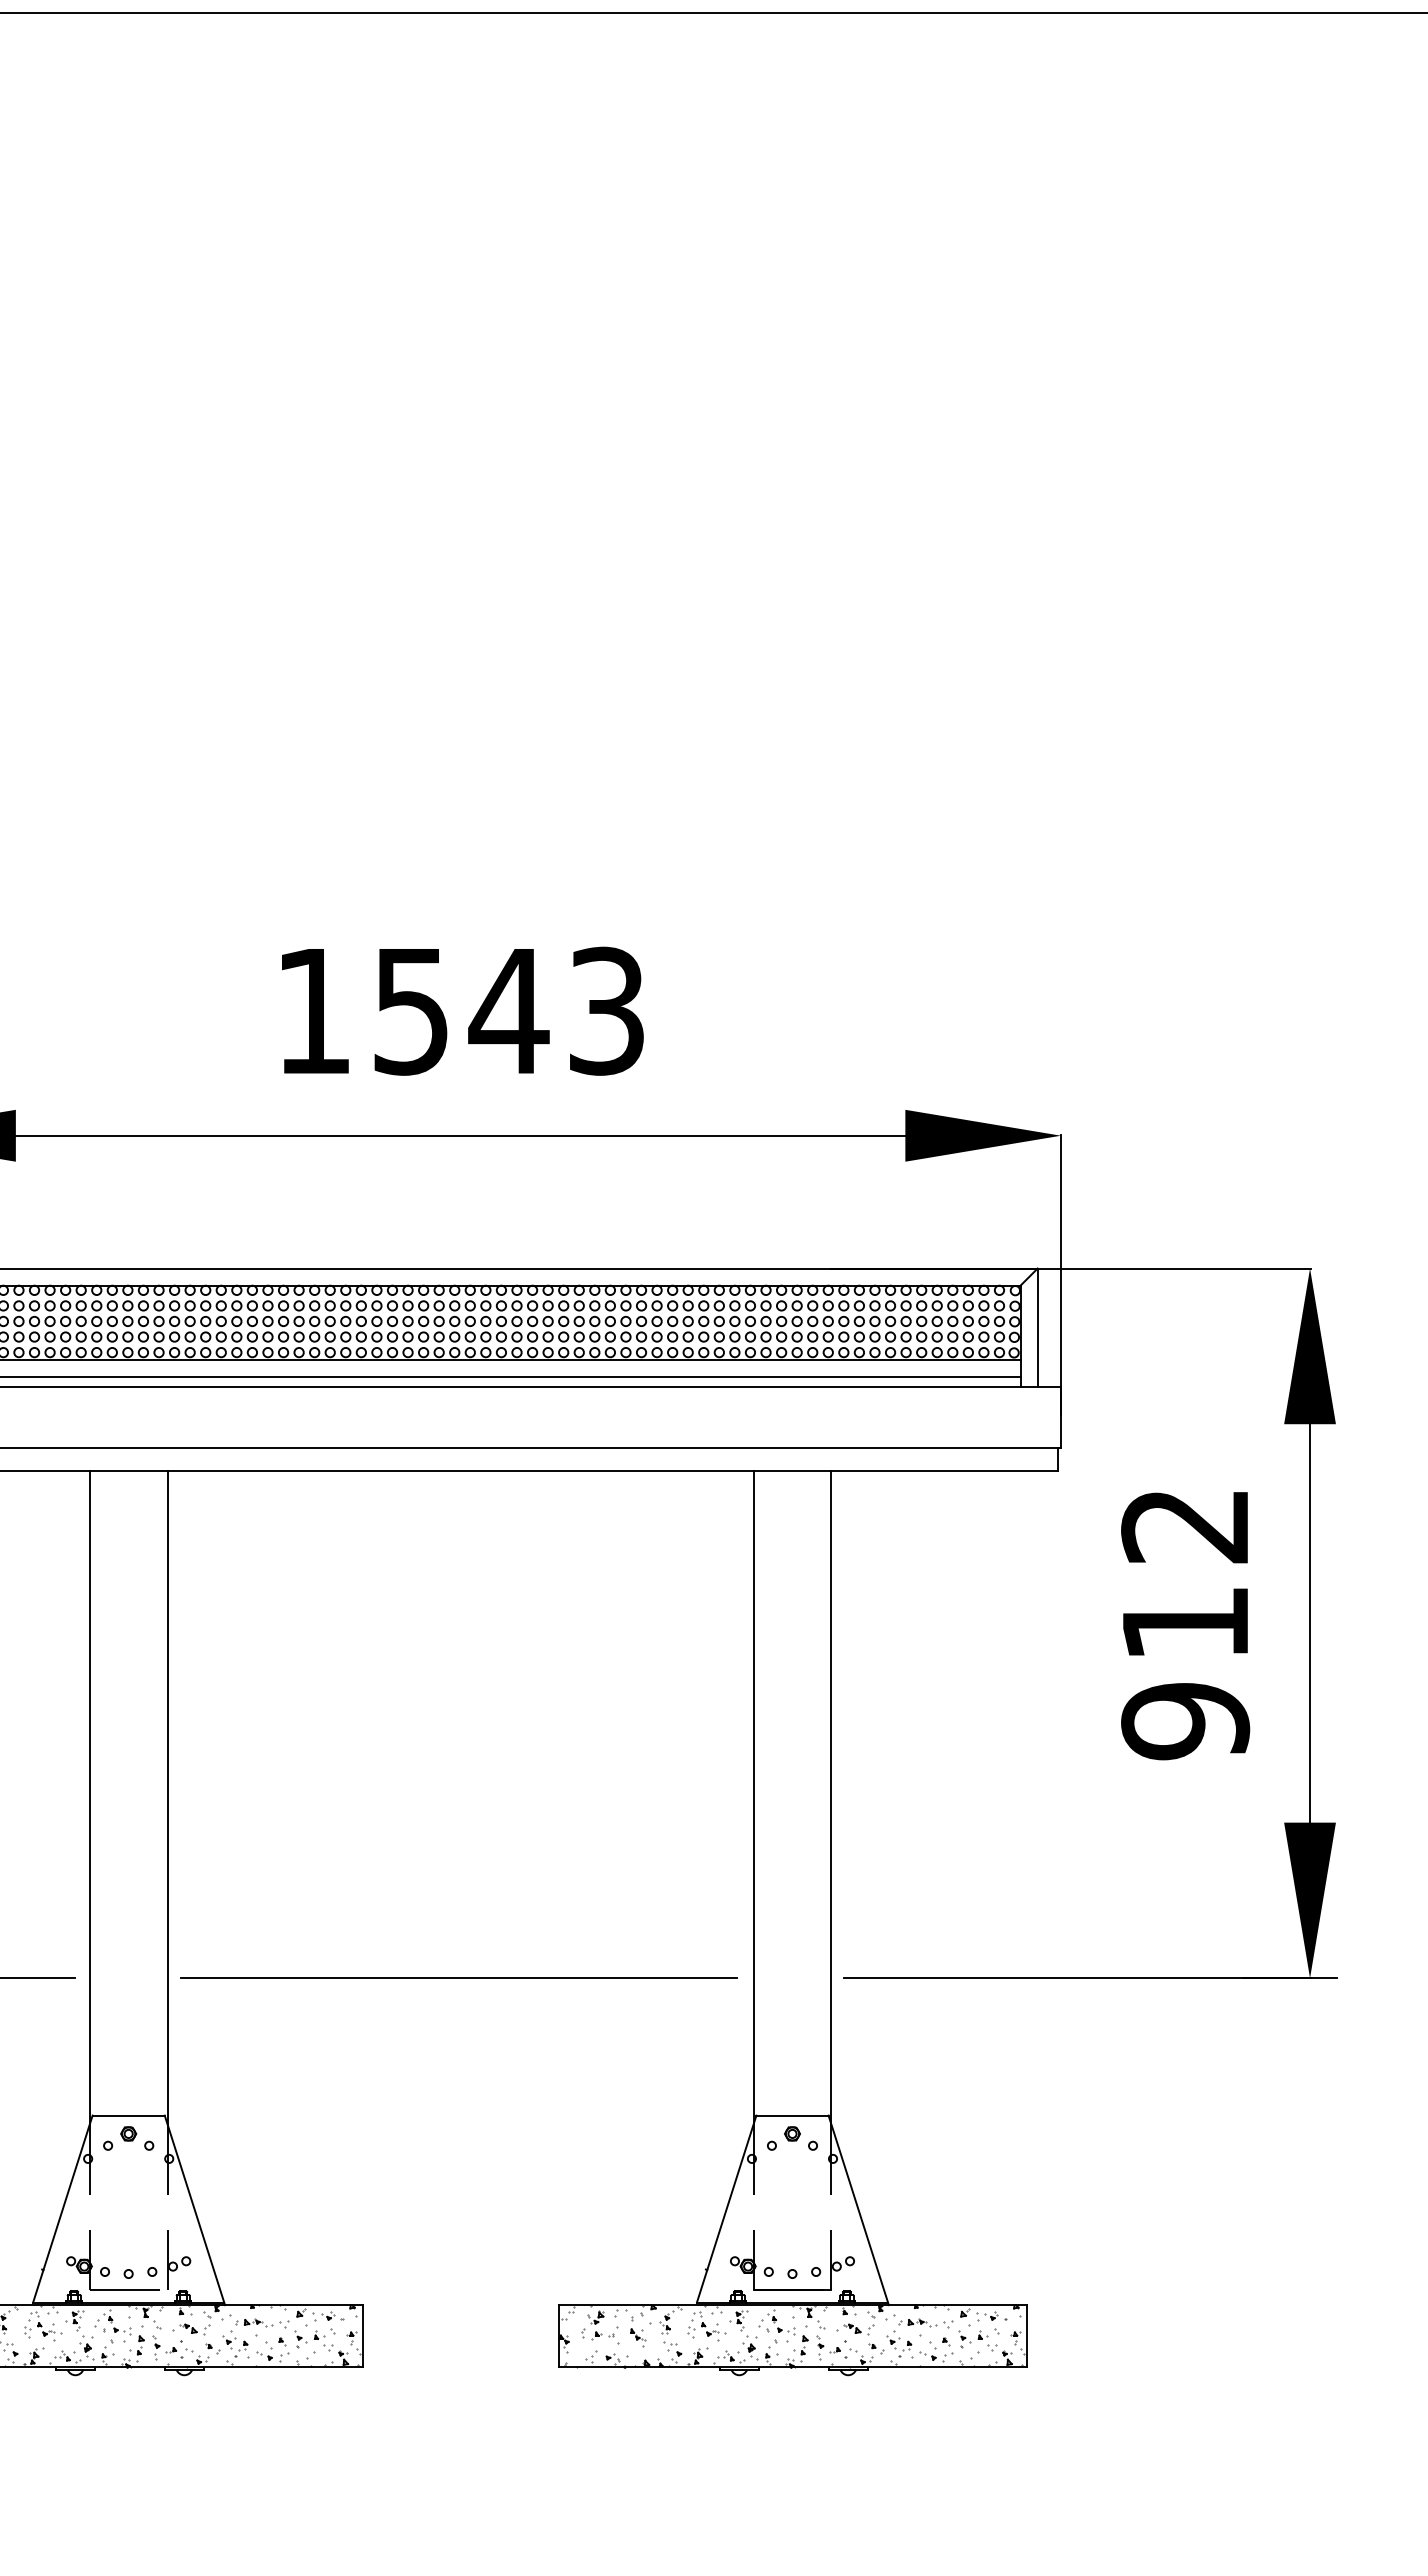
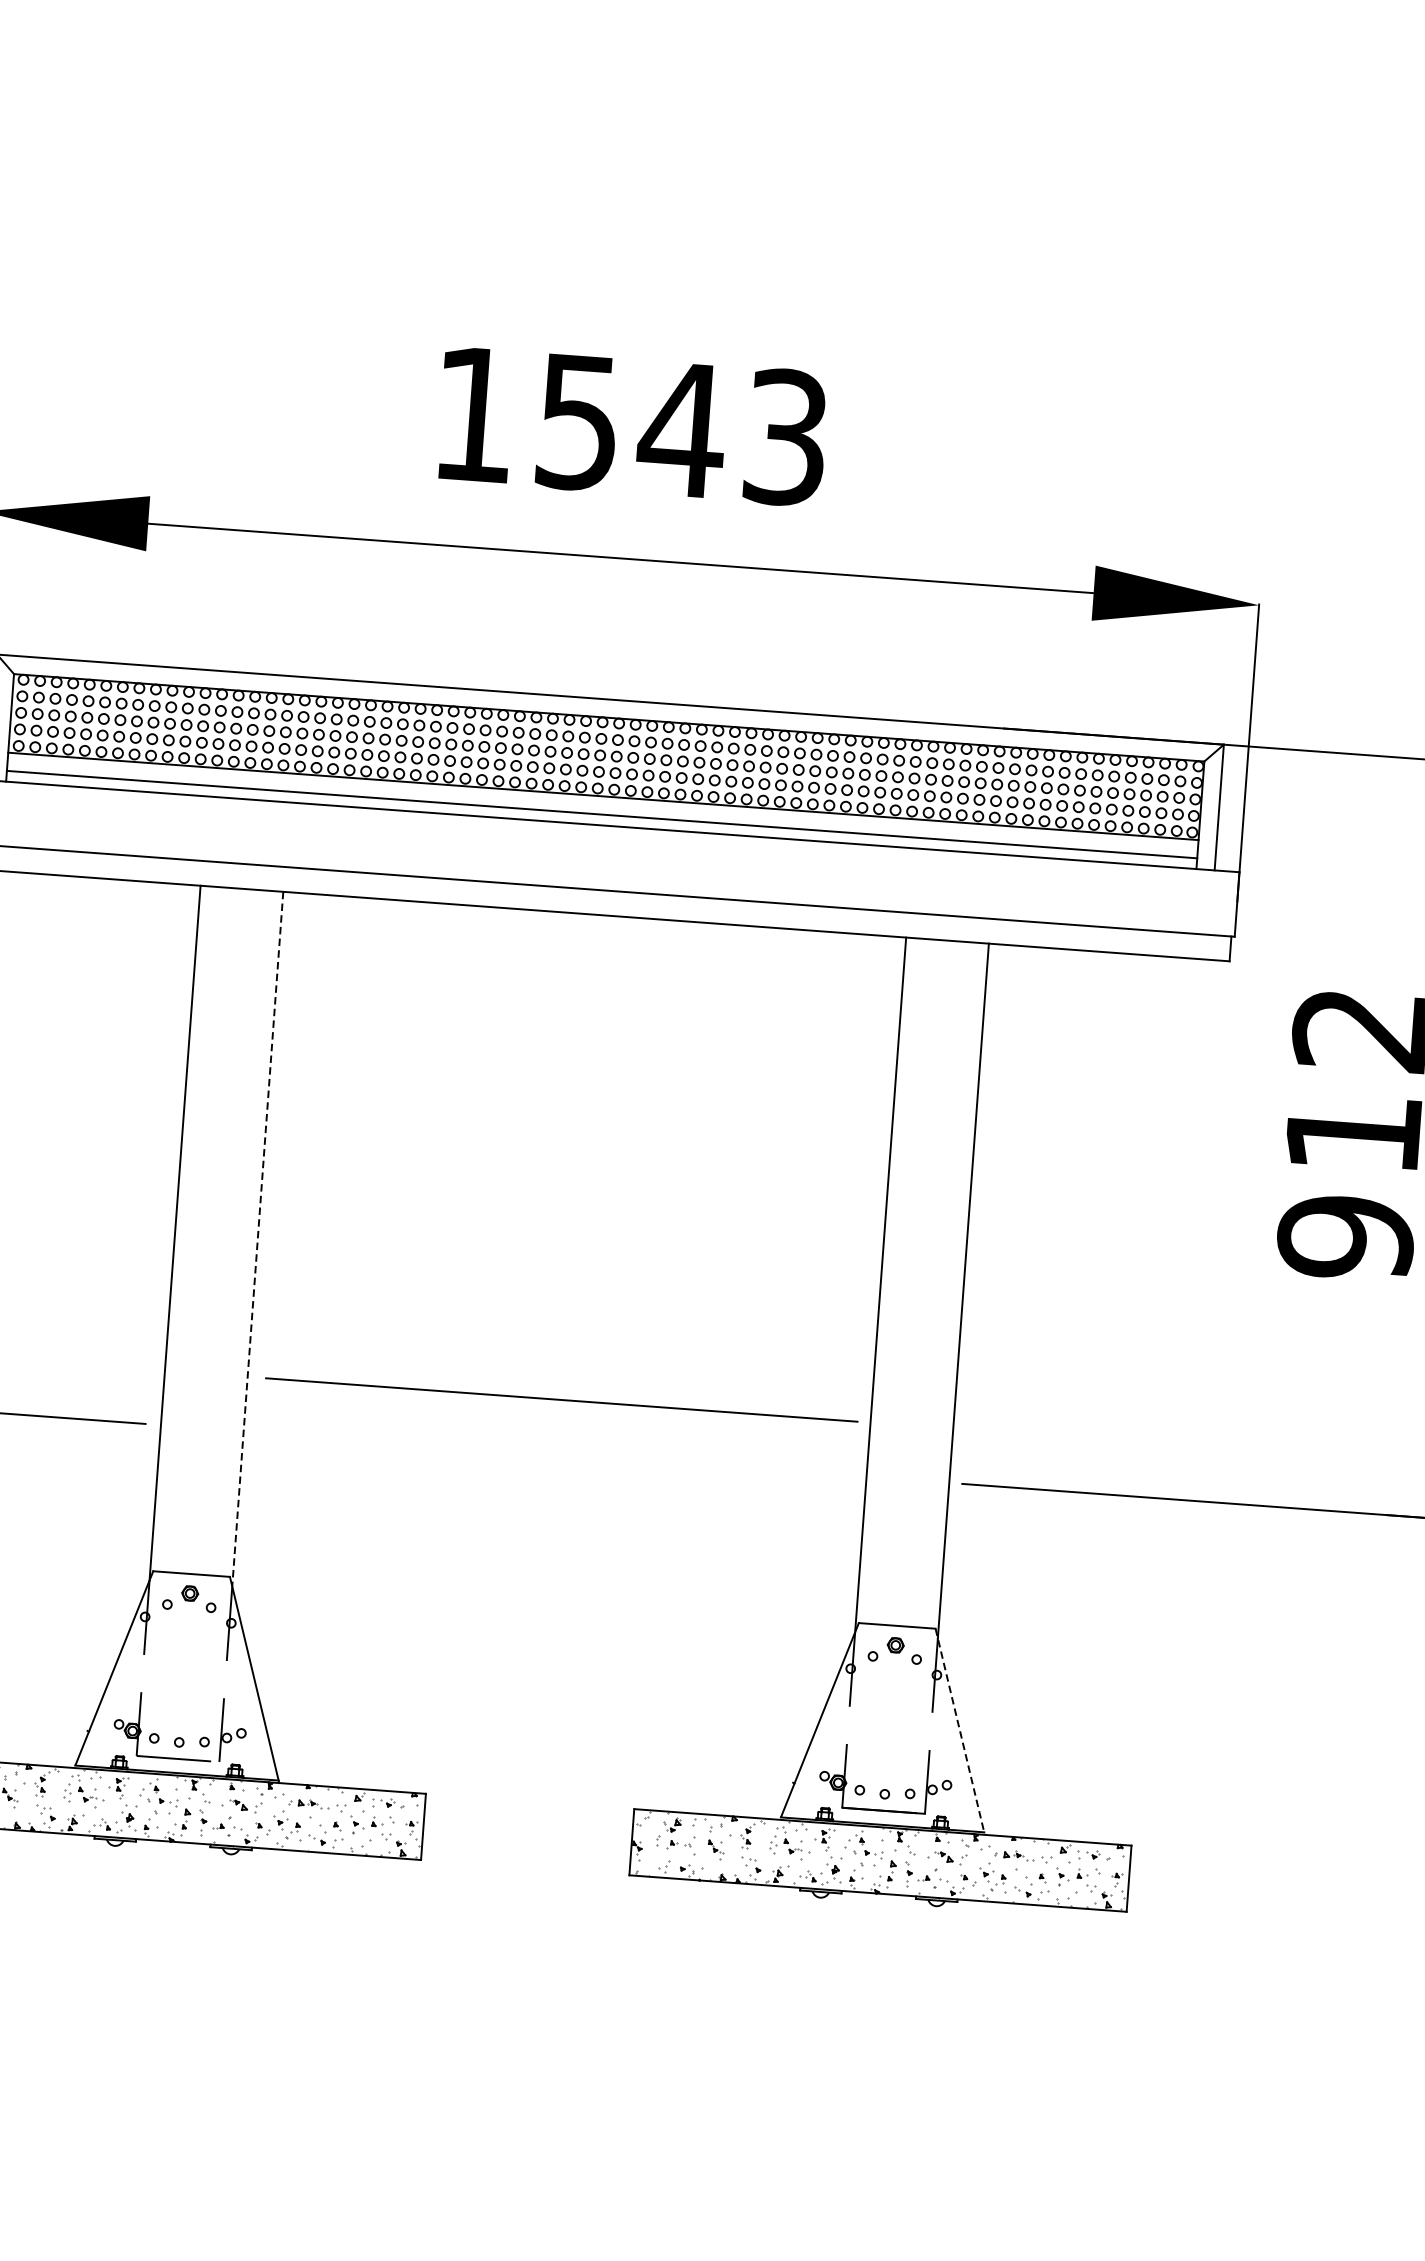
line: (167, 1797) -> (257, 1238), solid -> dashed
line: (458, 1977) -> (561, 1399), moved
line: (858, 2210) -> (959, 1731), solid -> dashed

